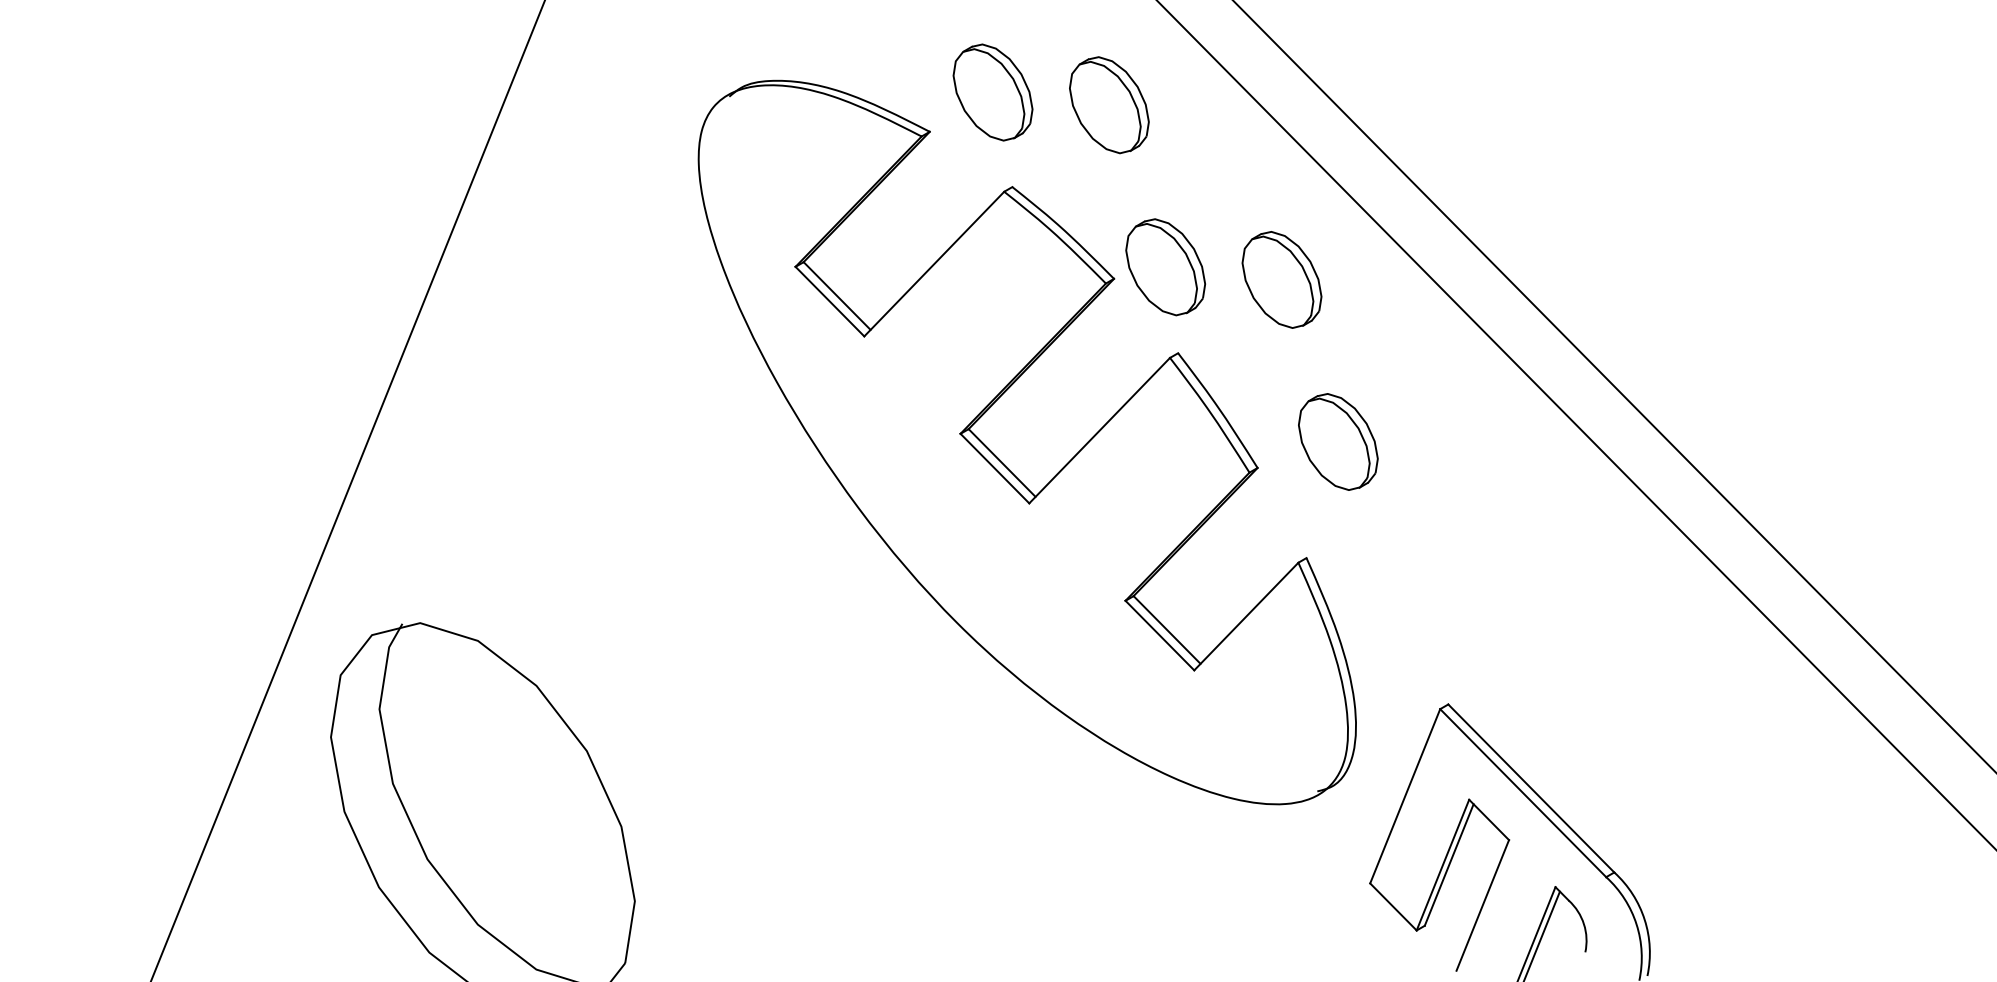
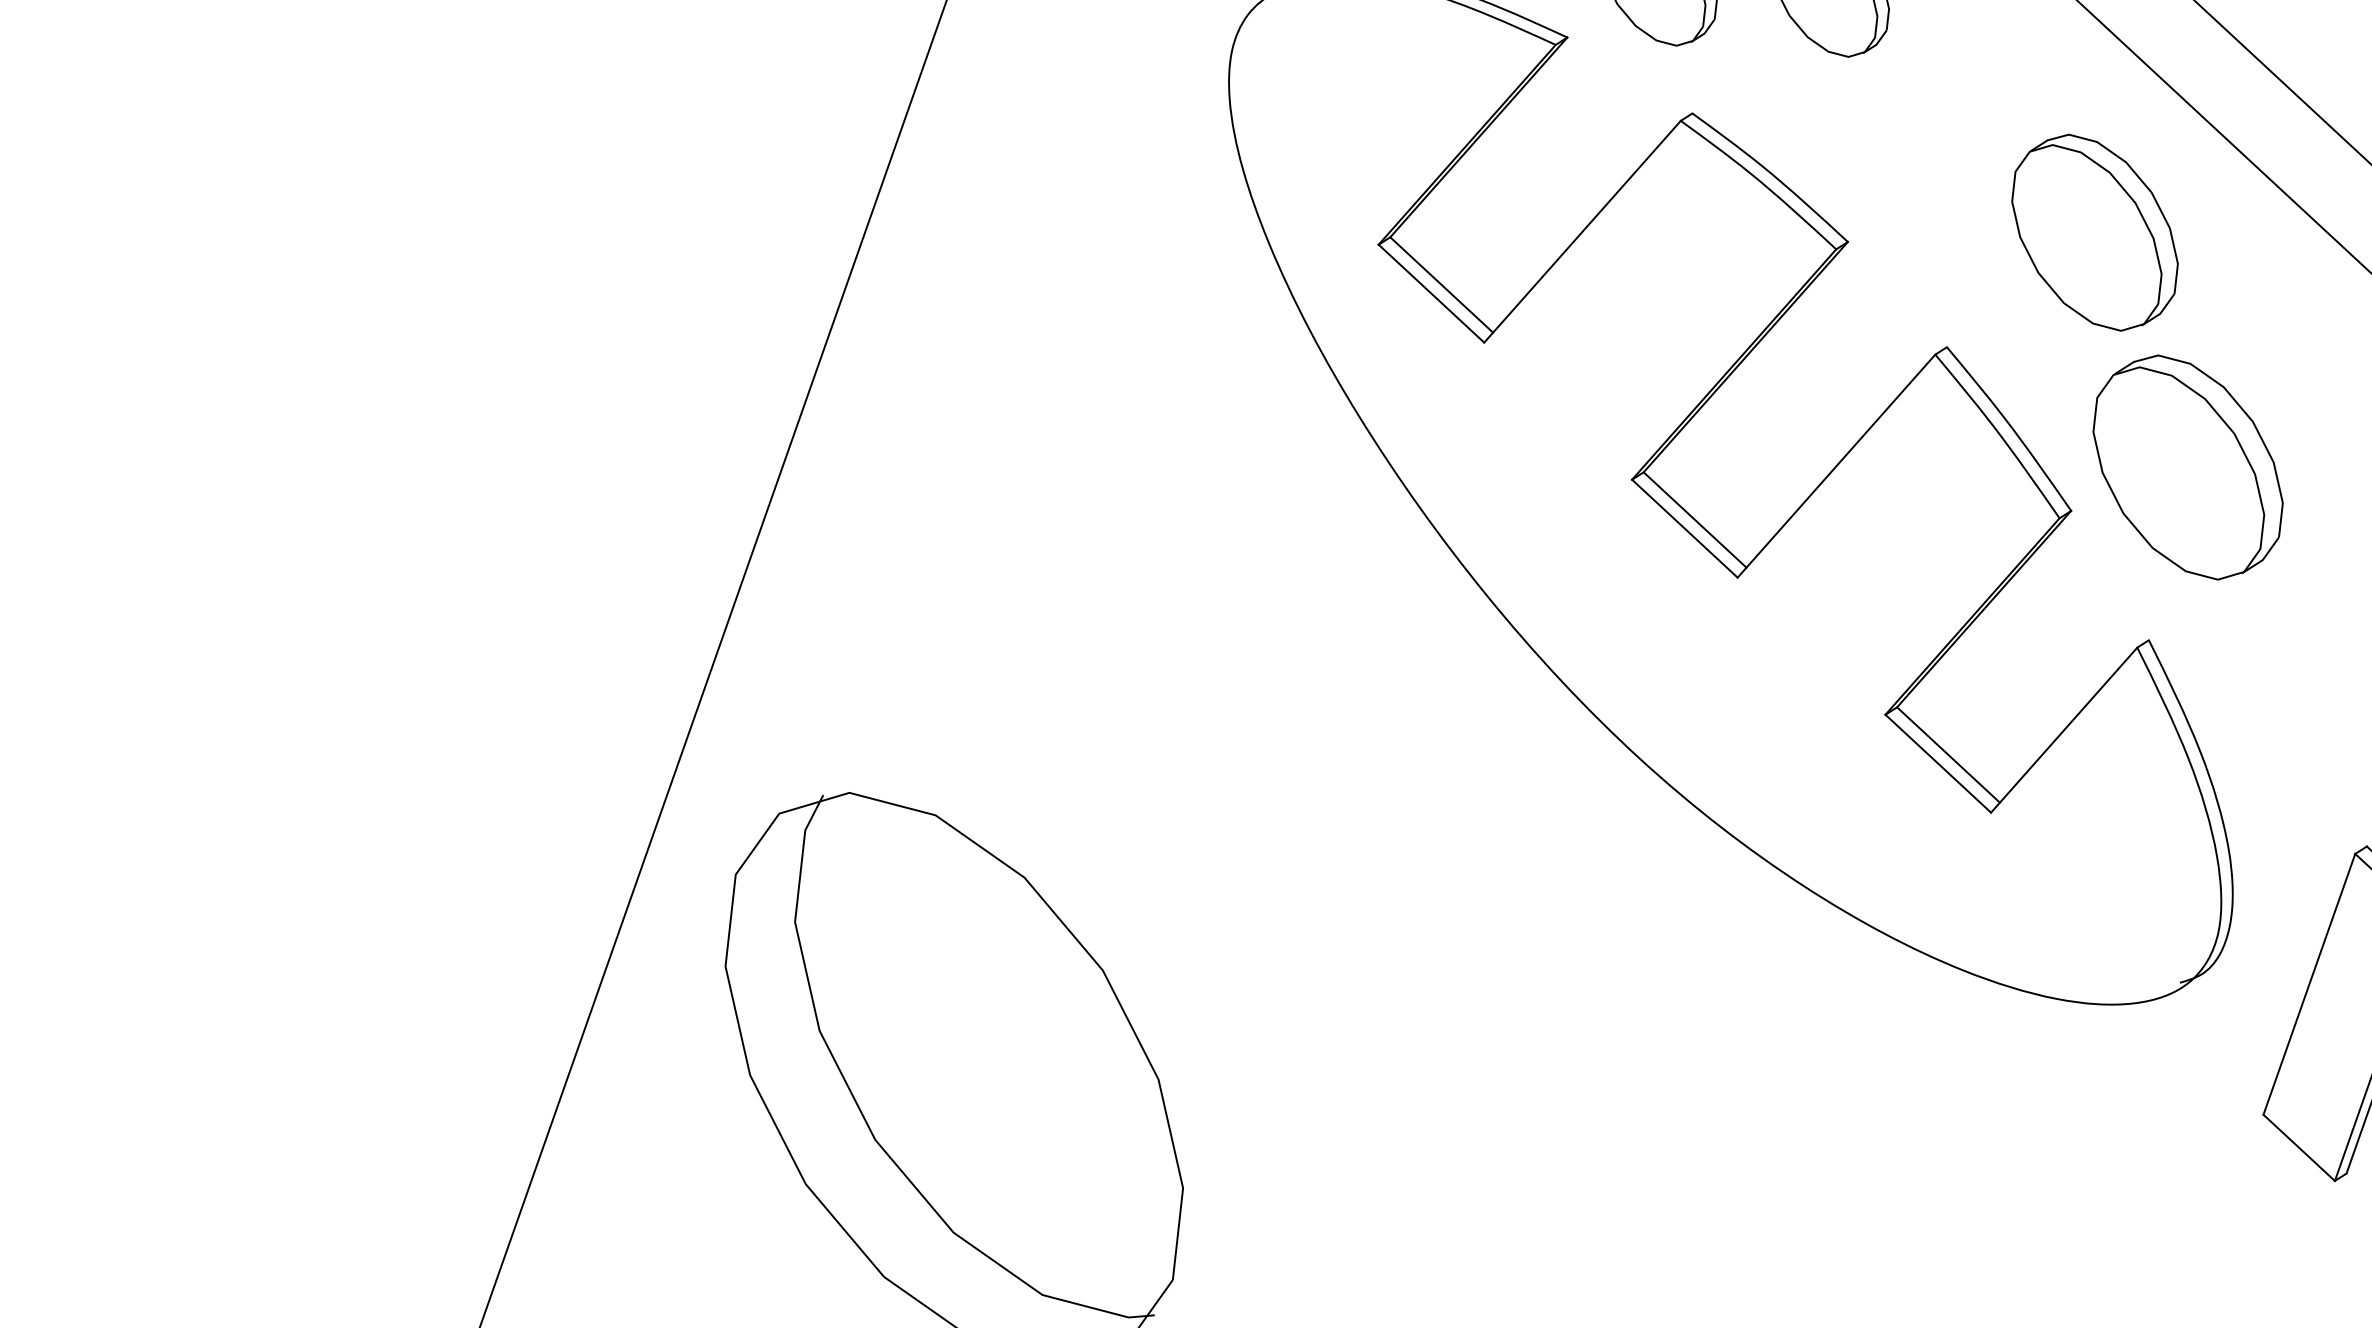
part: (1165, 267) -> (1922, 221), removed
part: (1281, 279) -> (2094, 232), size x1.4
part: (1338, 441) -> (2188, 466), size x1.6

